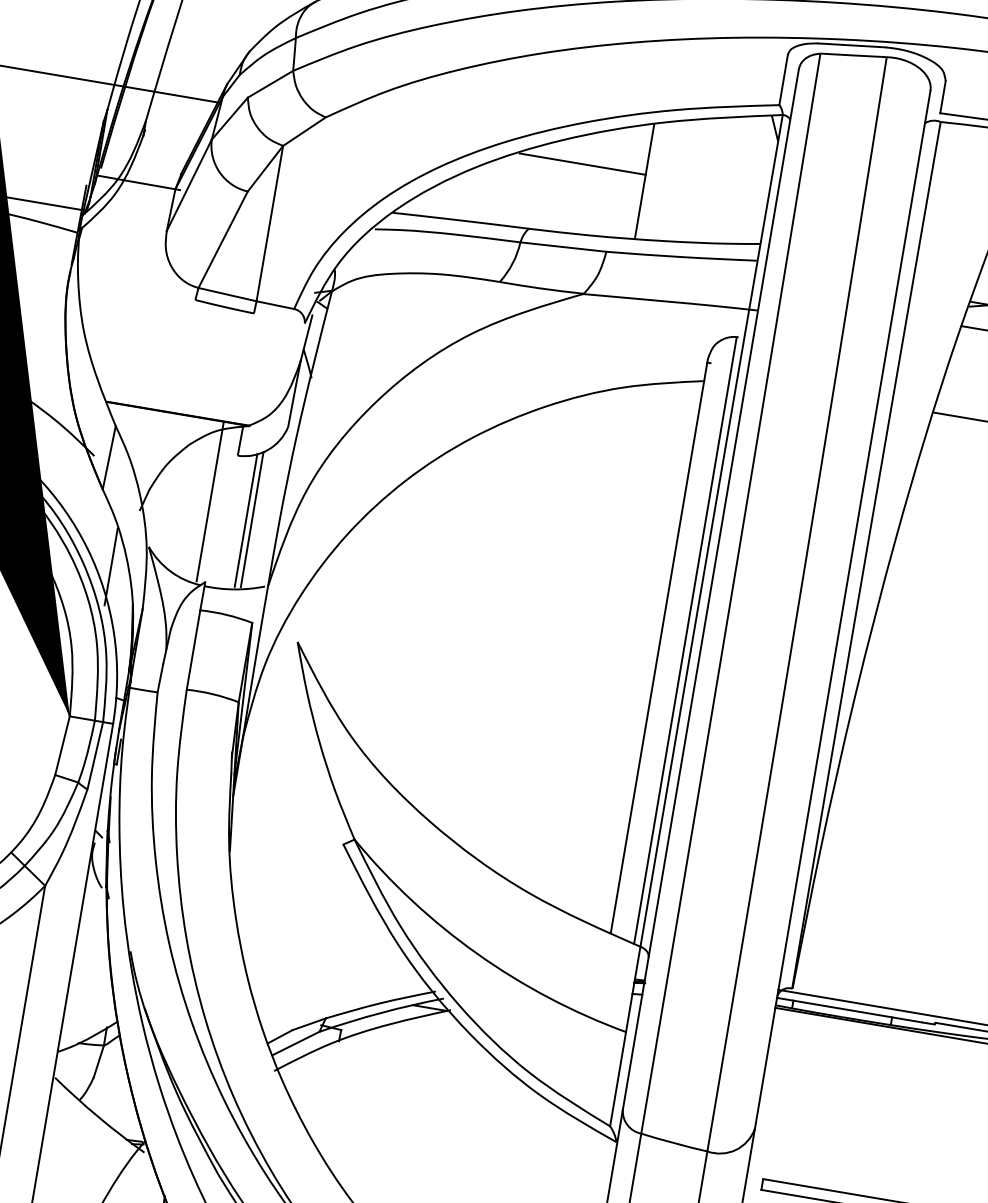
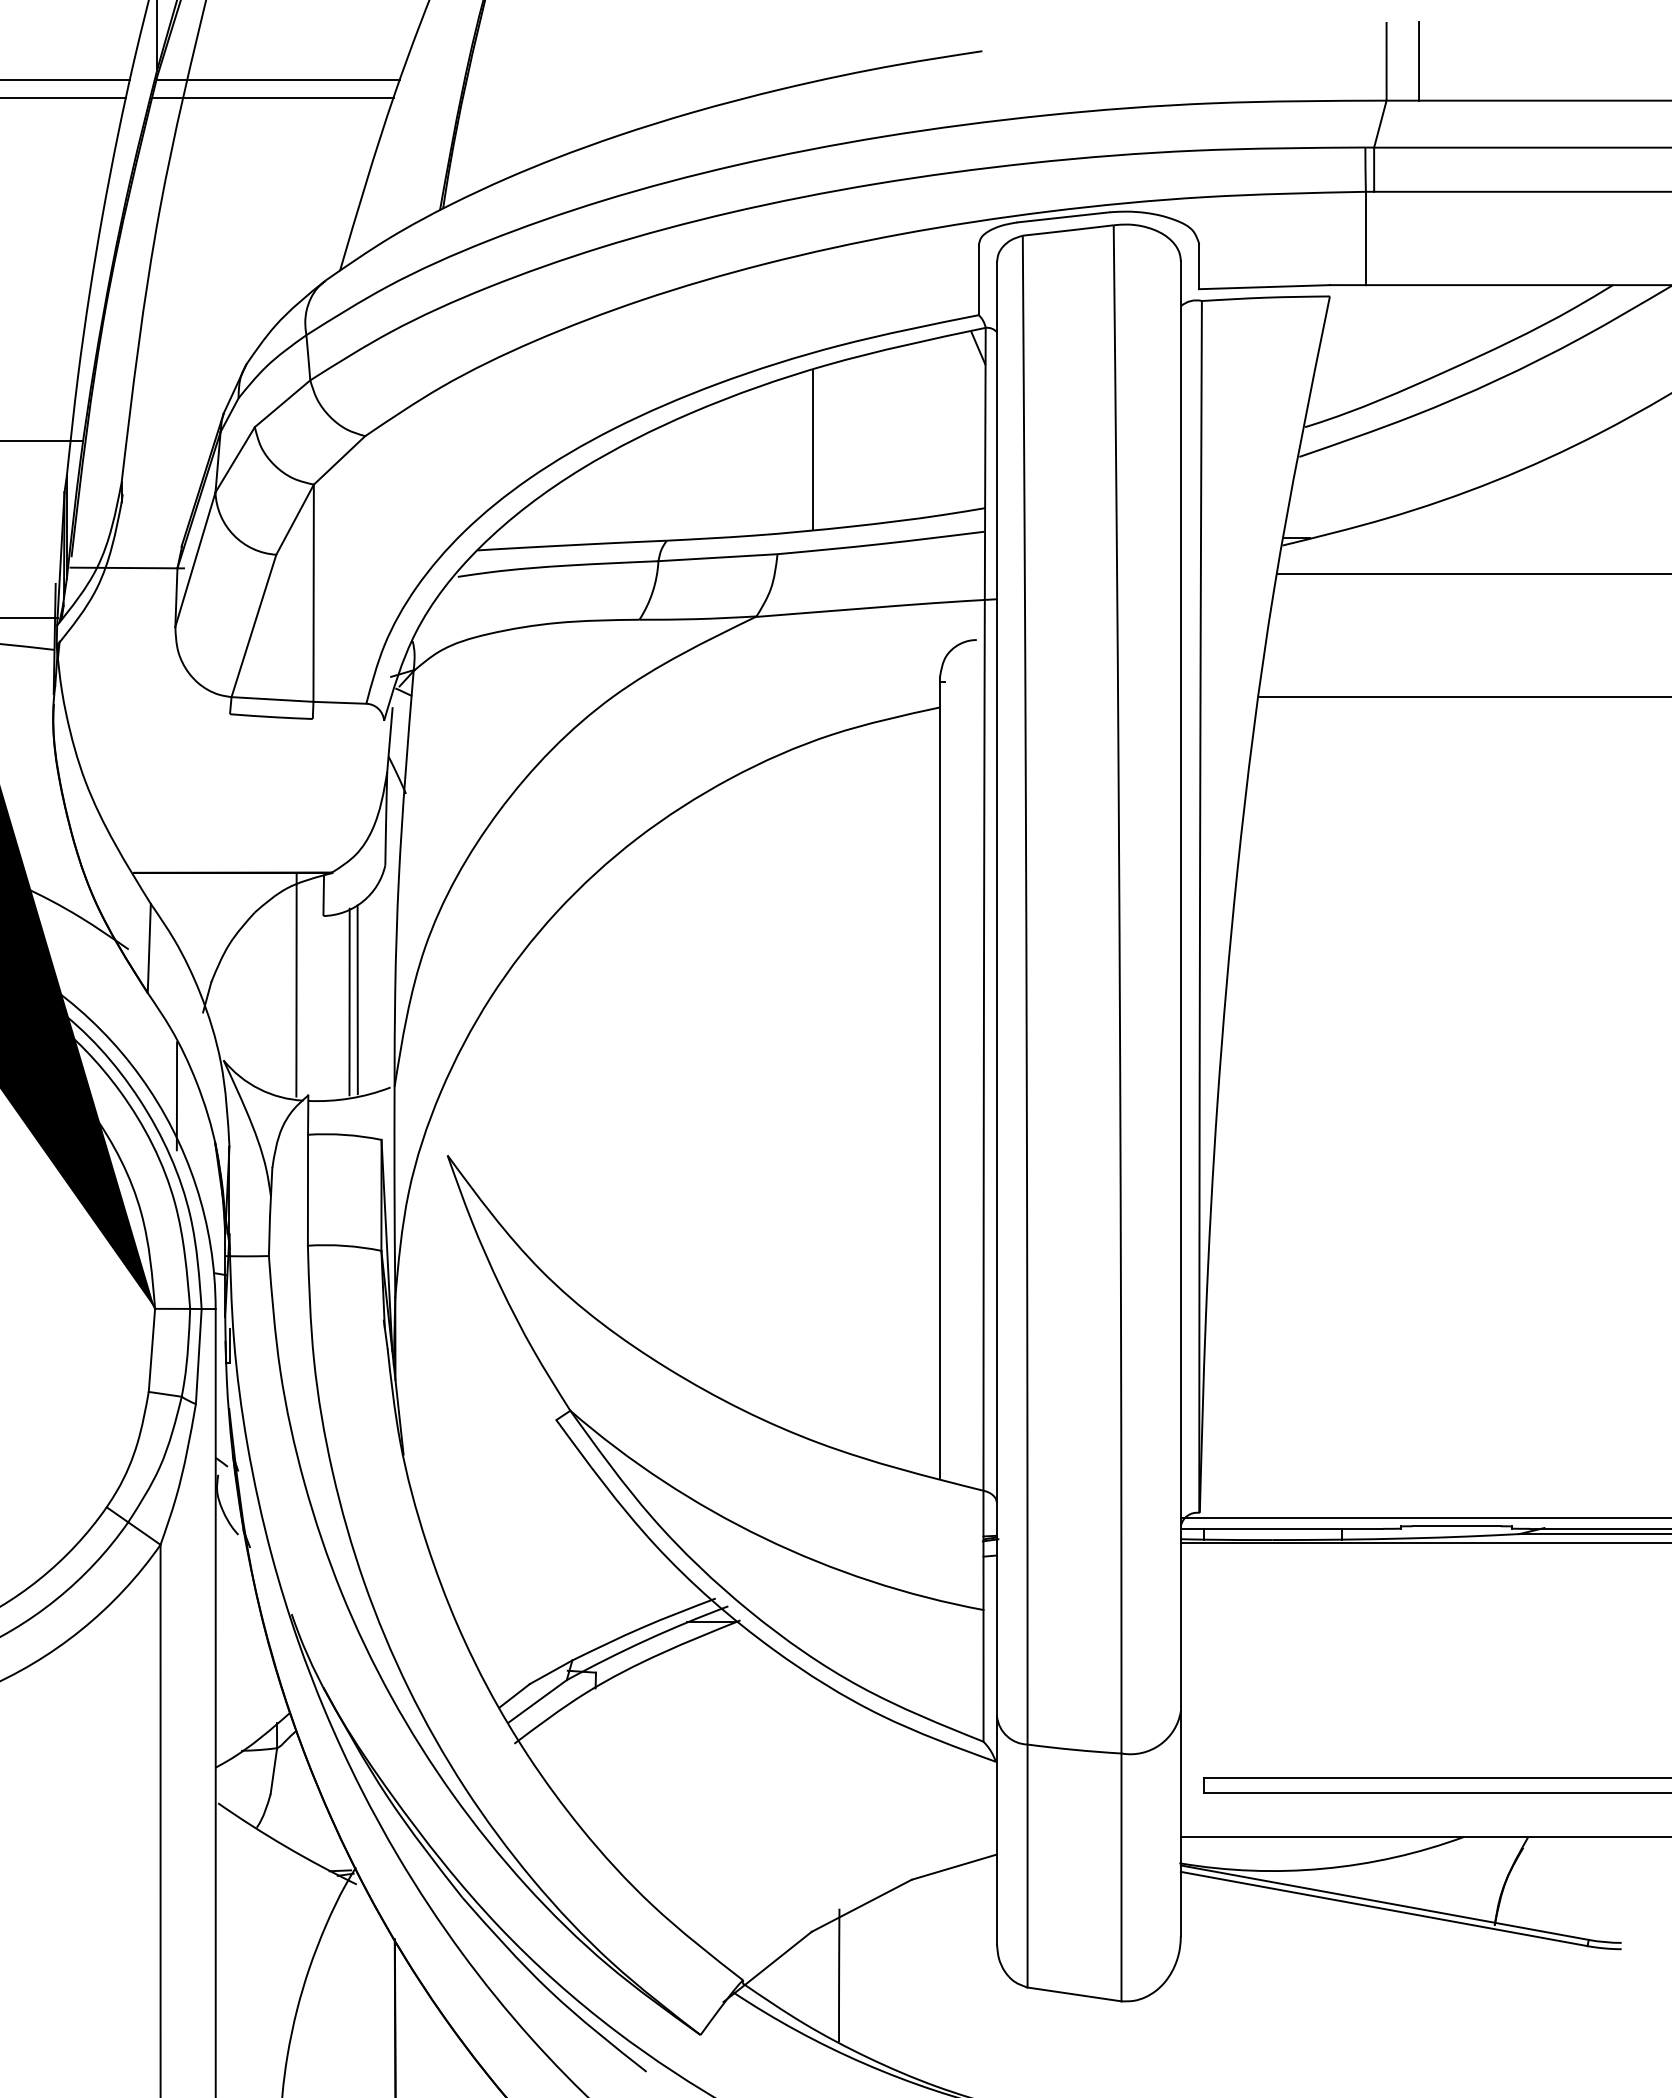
line: (172, 94) -> (151, 440), removed
line: (582, 164) -> (725, 440), removed
line: (685, 641) -> (974, 1065), removed

